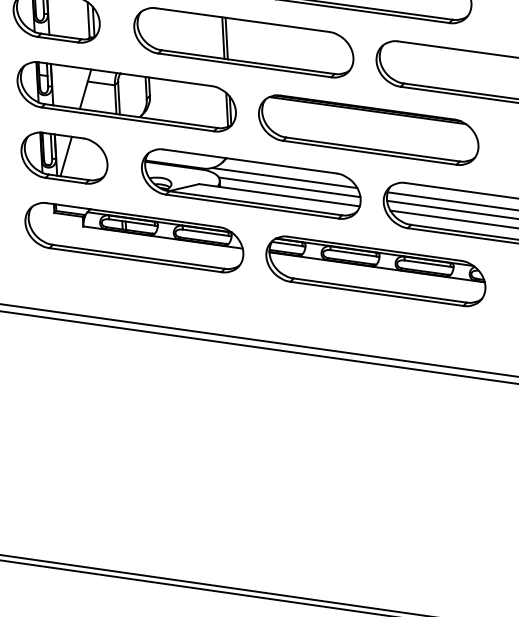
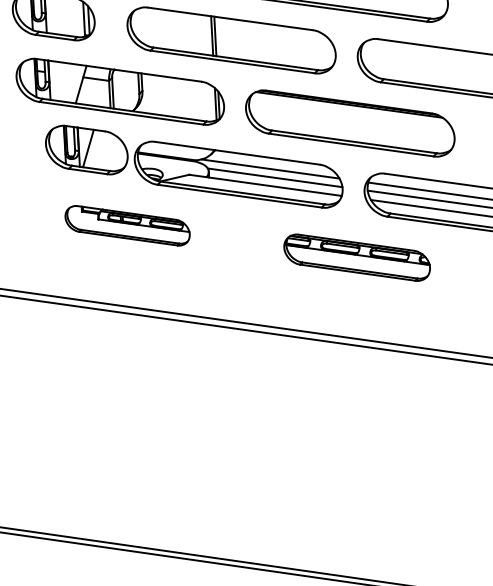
part: (64, 157) -> (86, 149), moved
part: (134, 237) -> (127, 225), size x0.6
part: (375, 271) -> (356, 257), size x0.7

